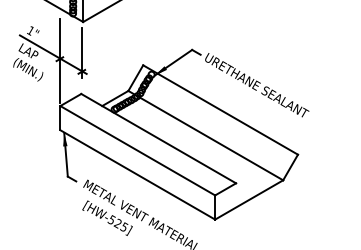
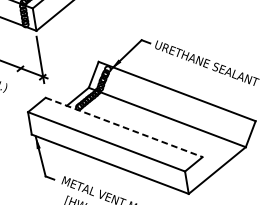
line: (60, 60) -> (21, 69), removed
line: (159, 138) -> (124, 127), solid -> dashed

